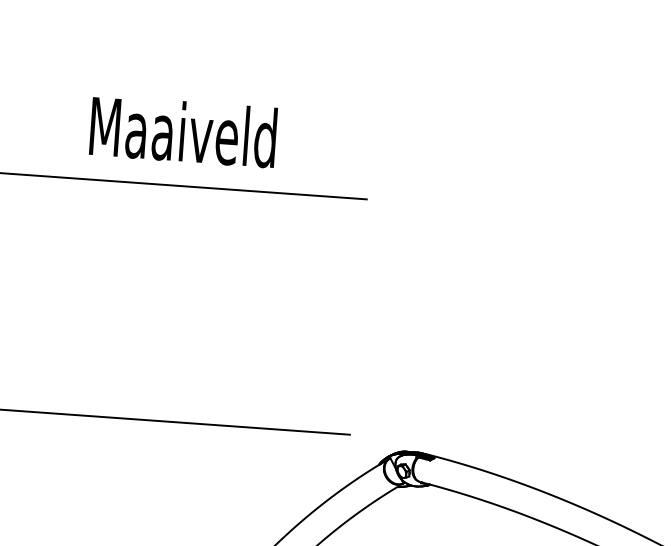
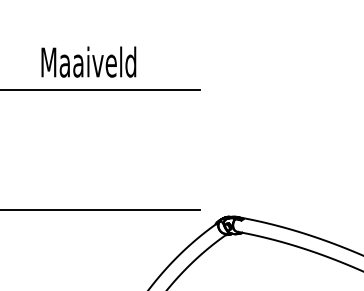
text: (182, 130) -> (88, 61), moved

